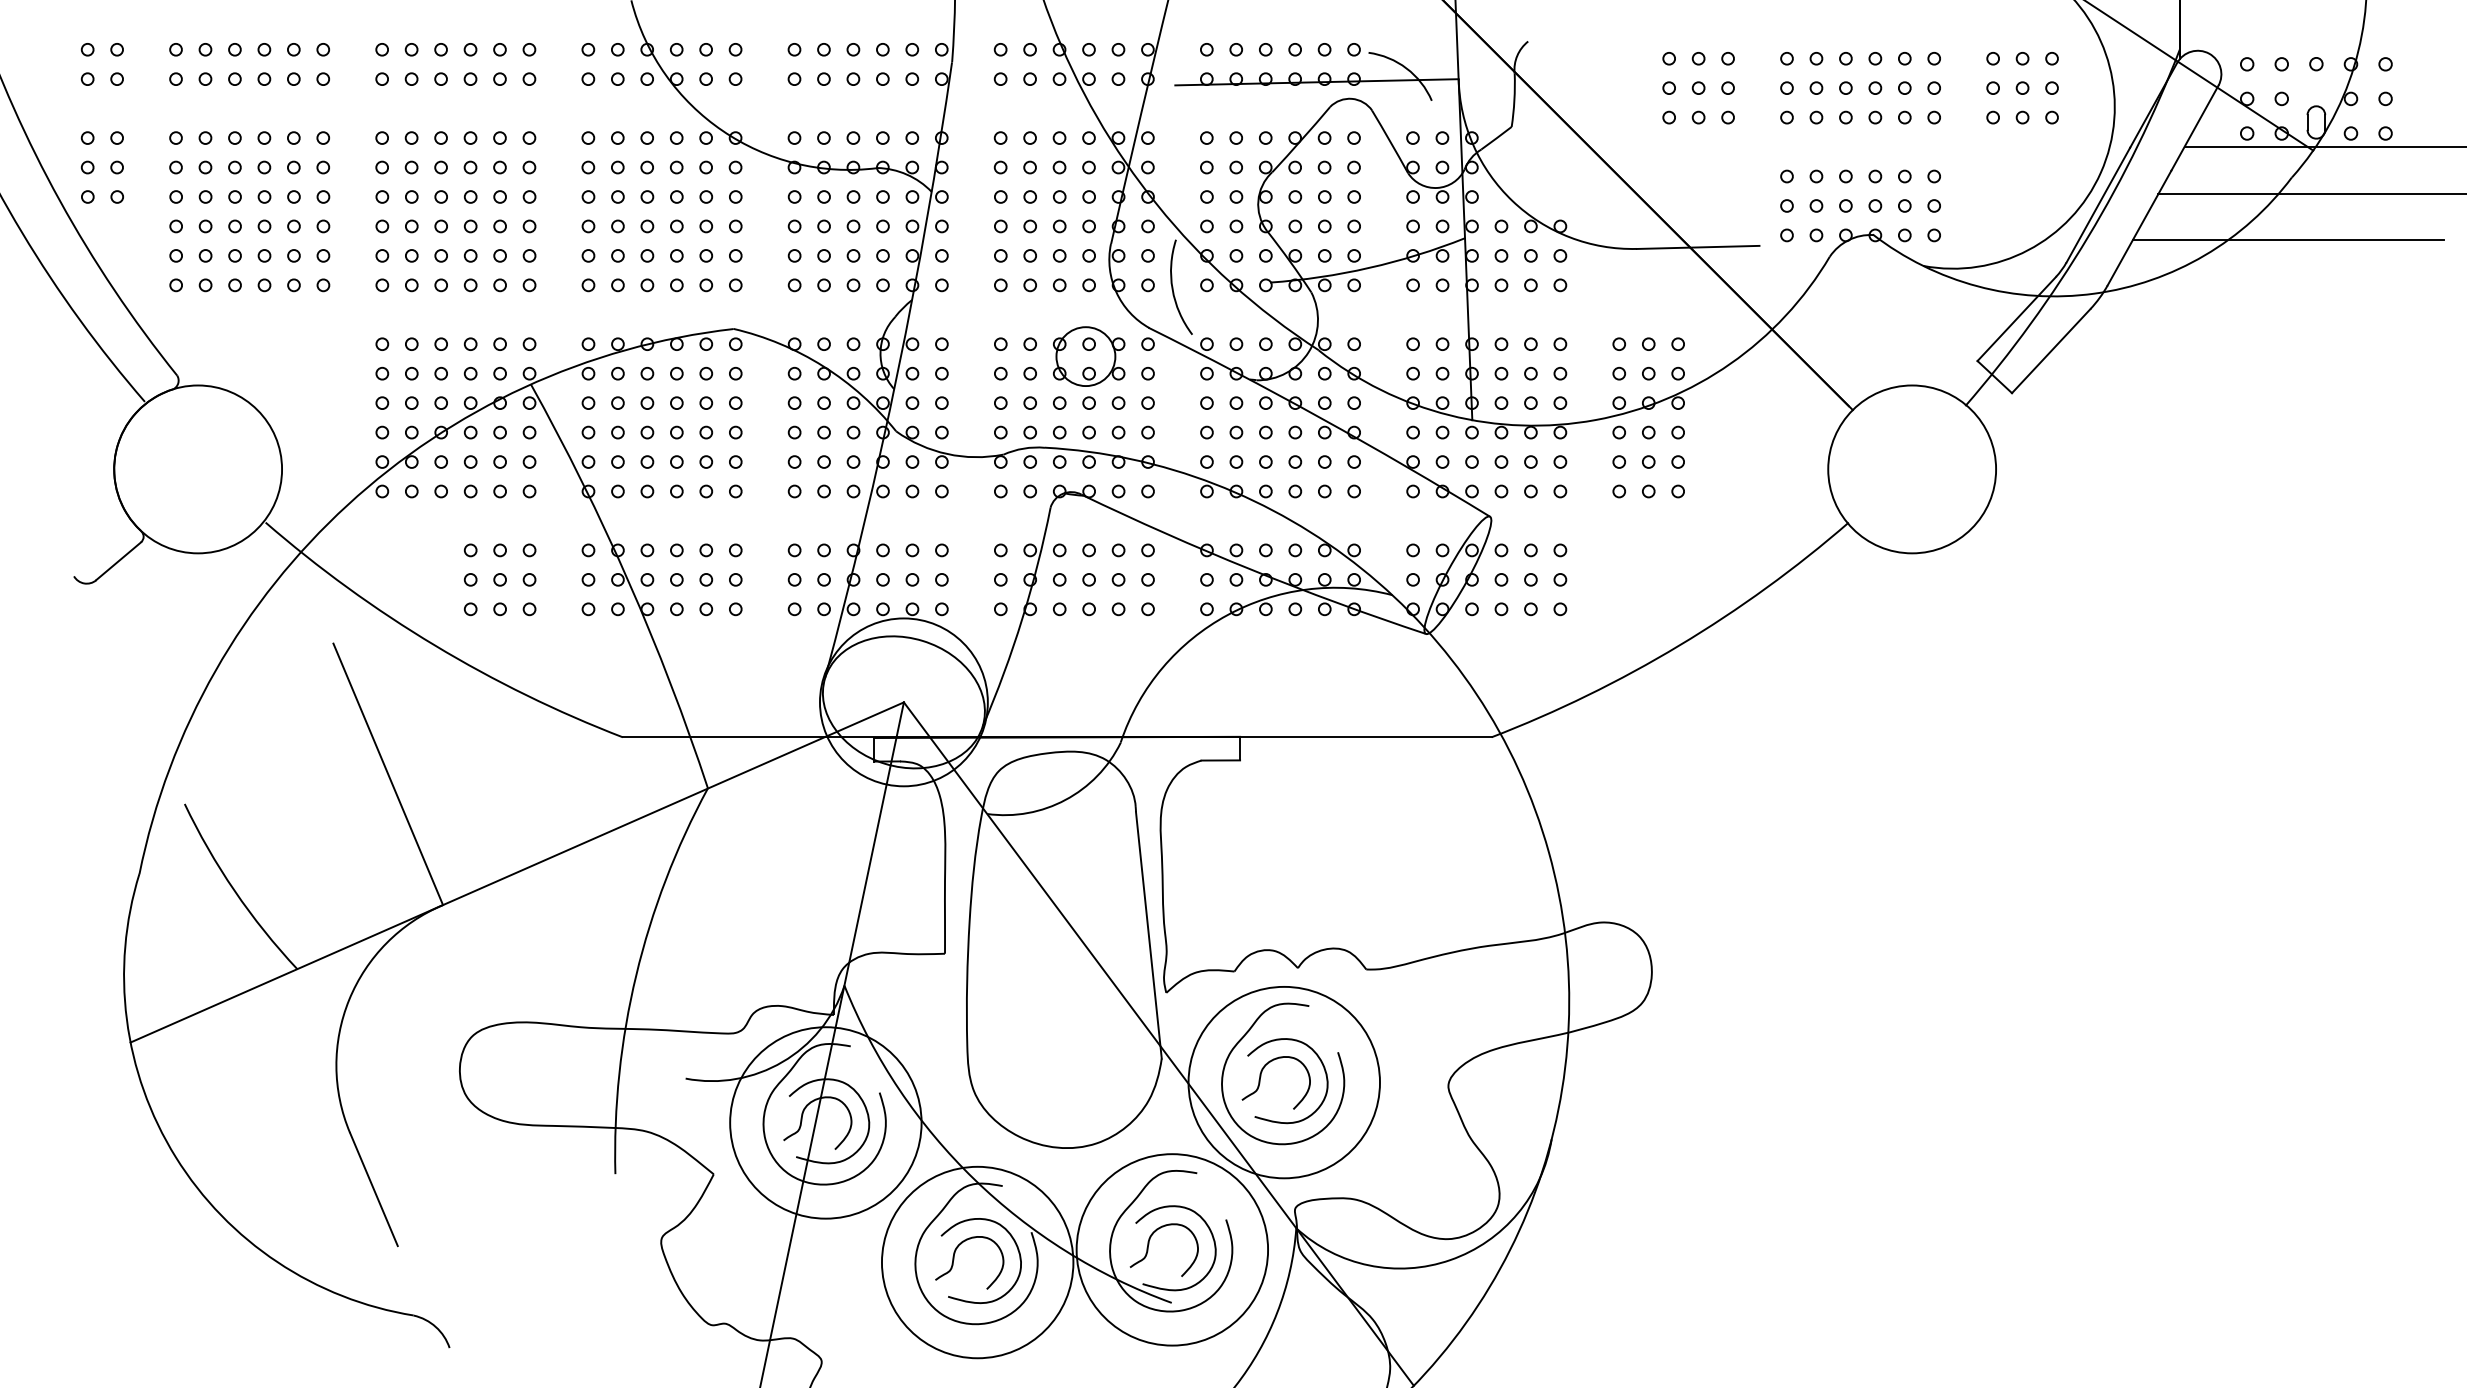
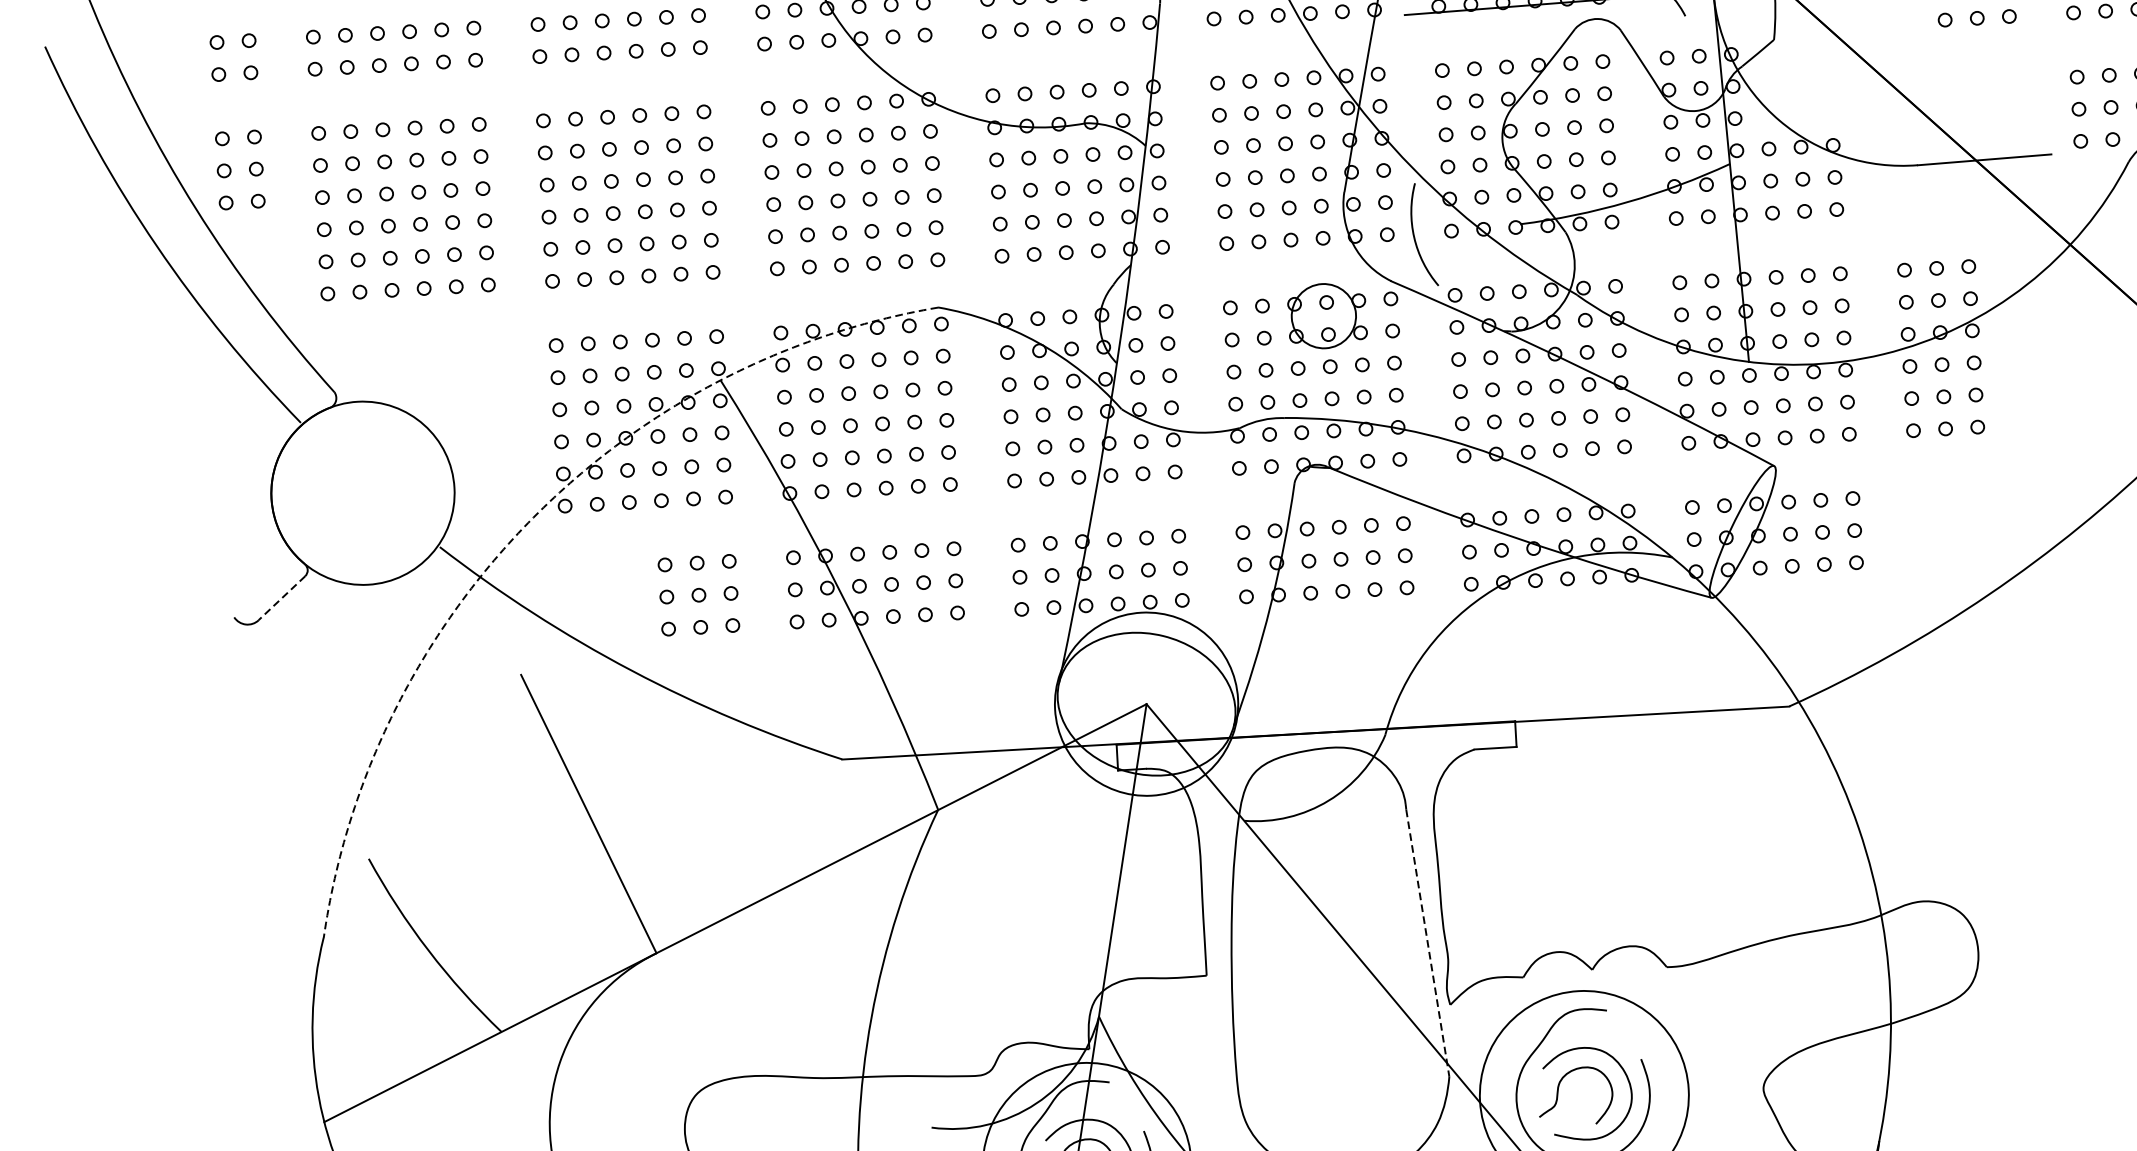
arc: (347, 504) -> (527, 522), solid -> dashed
line: (118, 561) -> (281, 598), solid -> dashed
line: (1148, 935) -> (1427, 943), solid -> dashed

